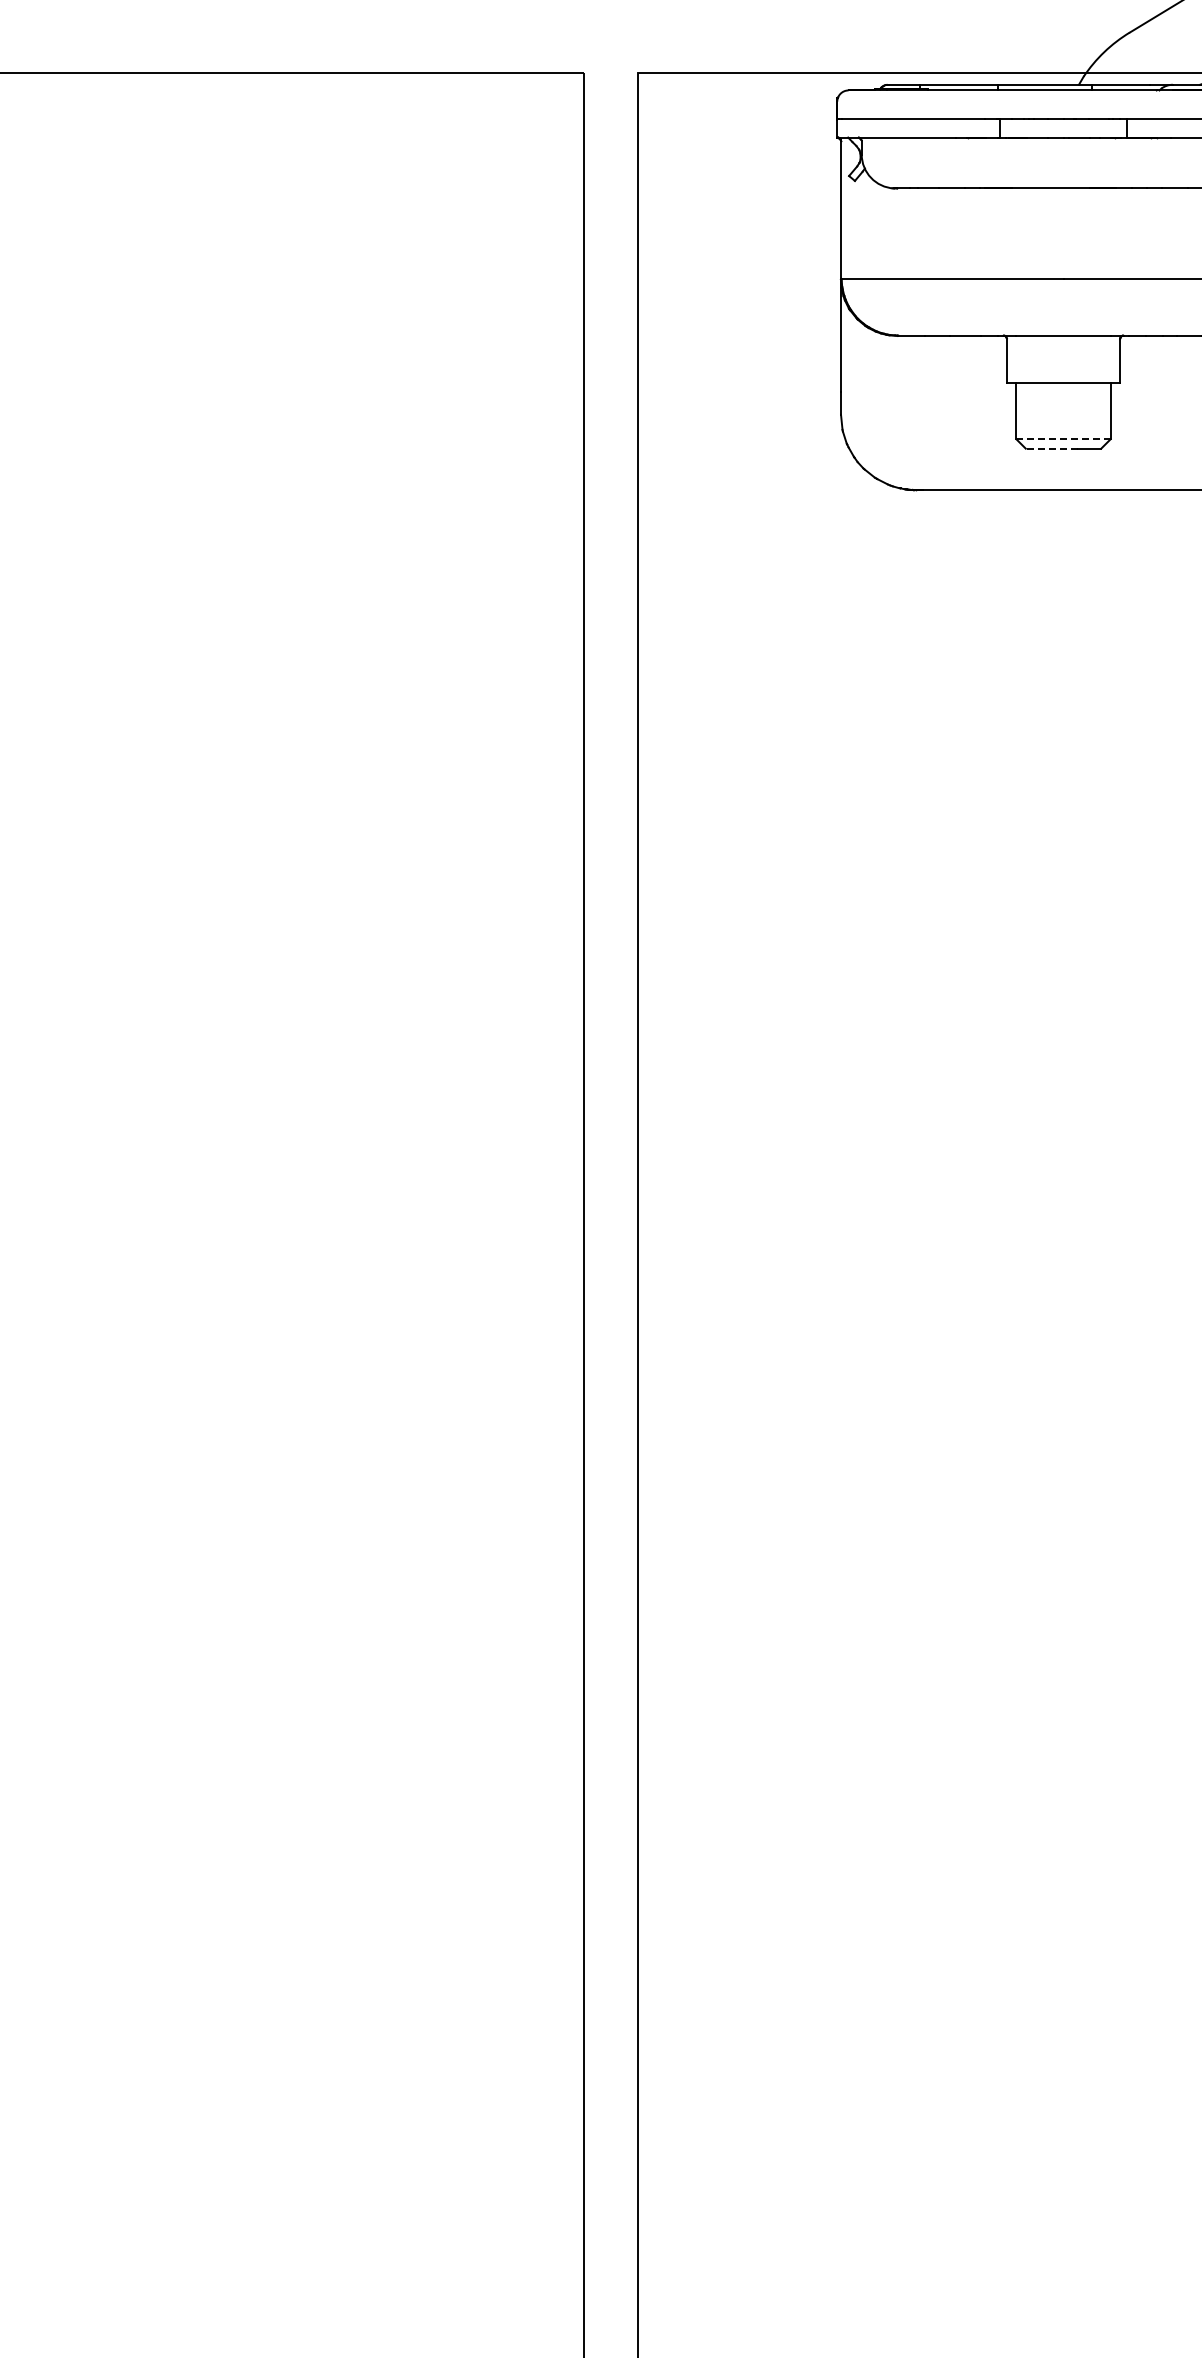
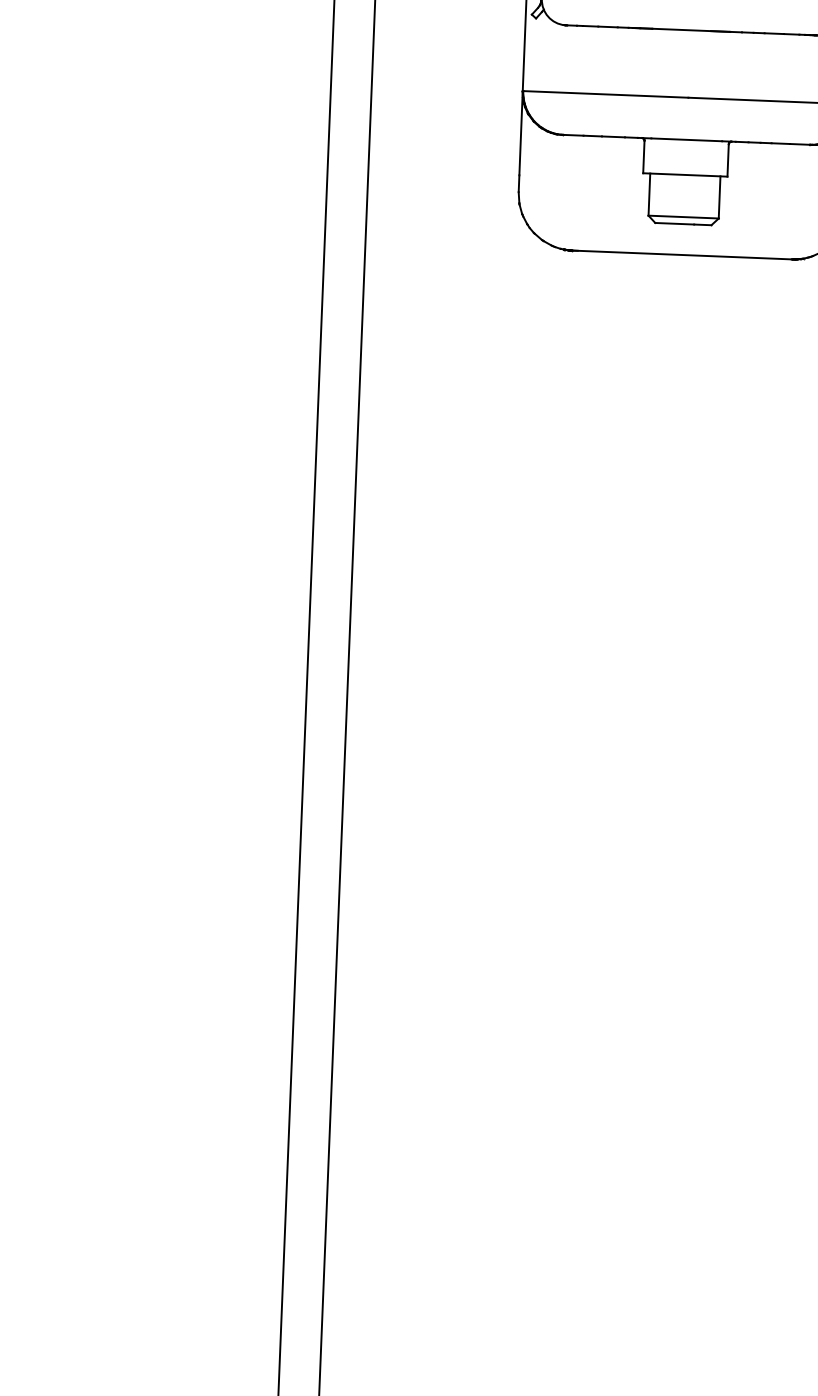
line: (1063, 439) -> (683, 217), dashed -> solid
line: (1051, 448) -> (674, 223), dashed -> solid

